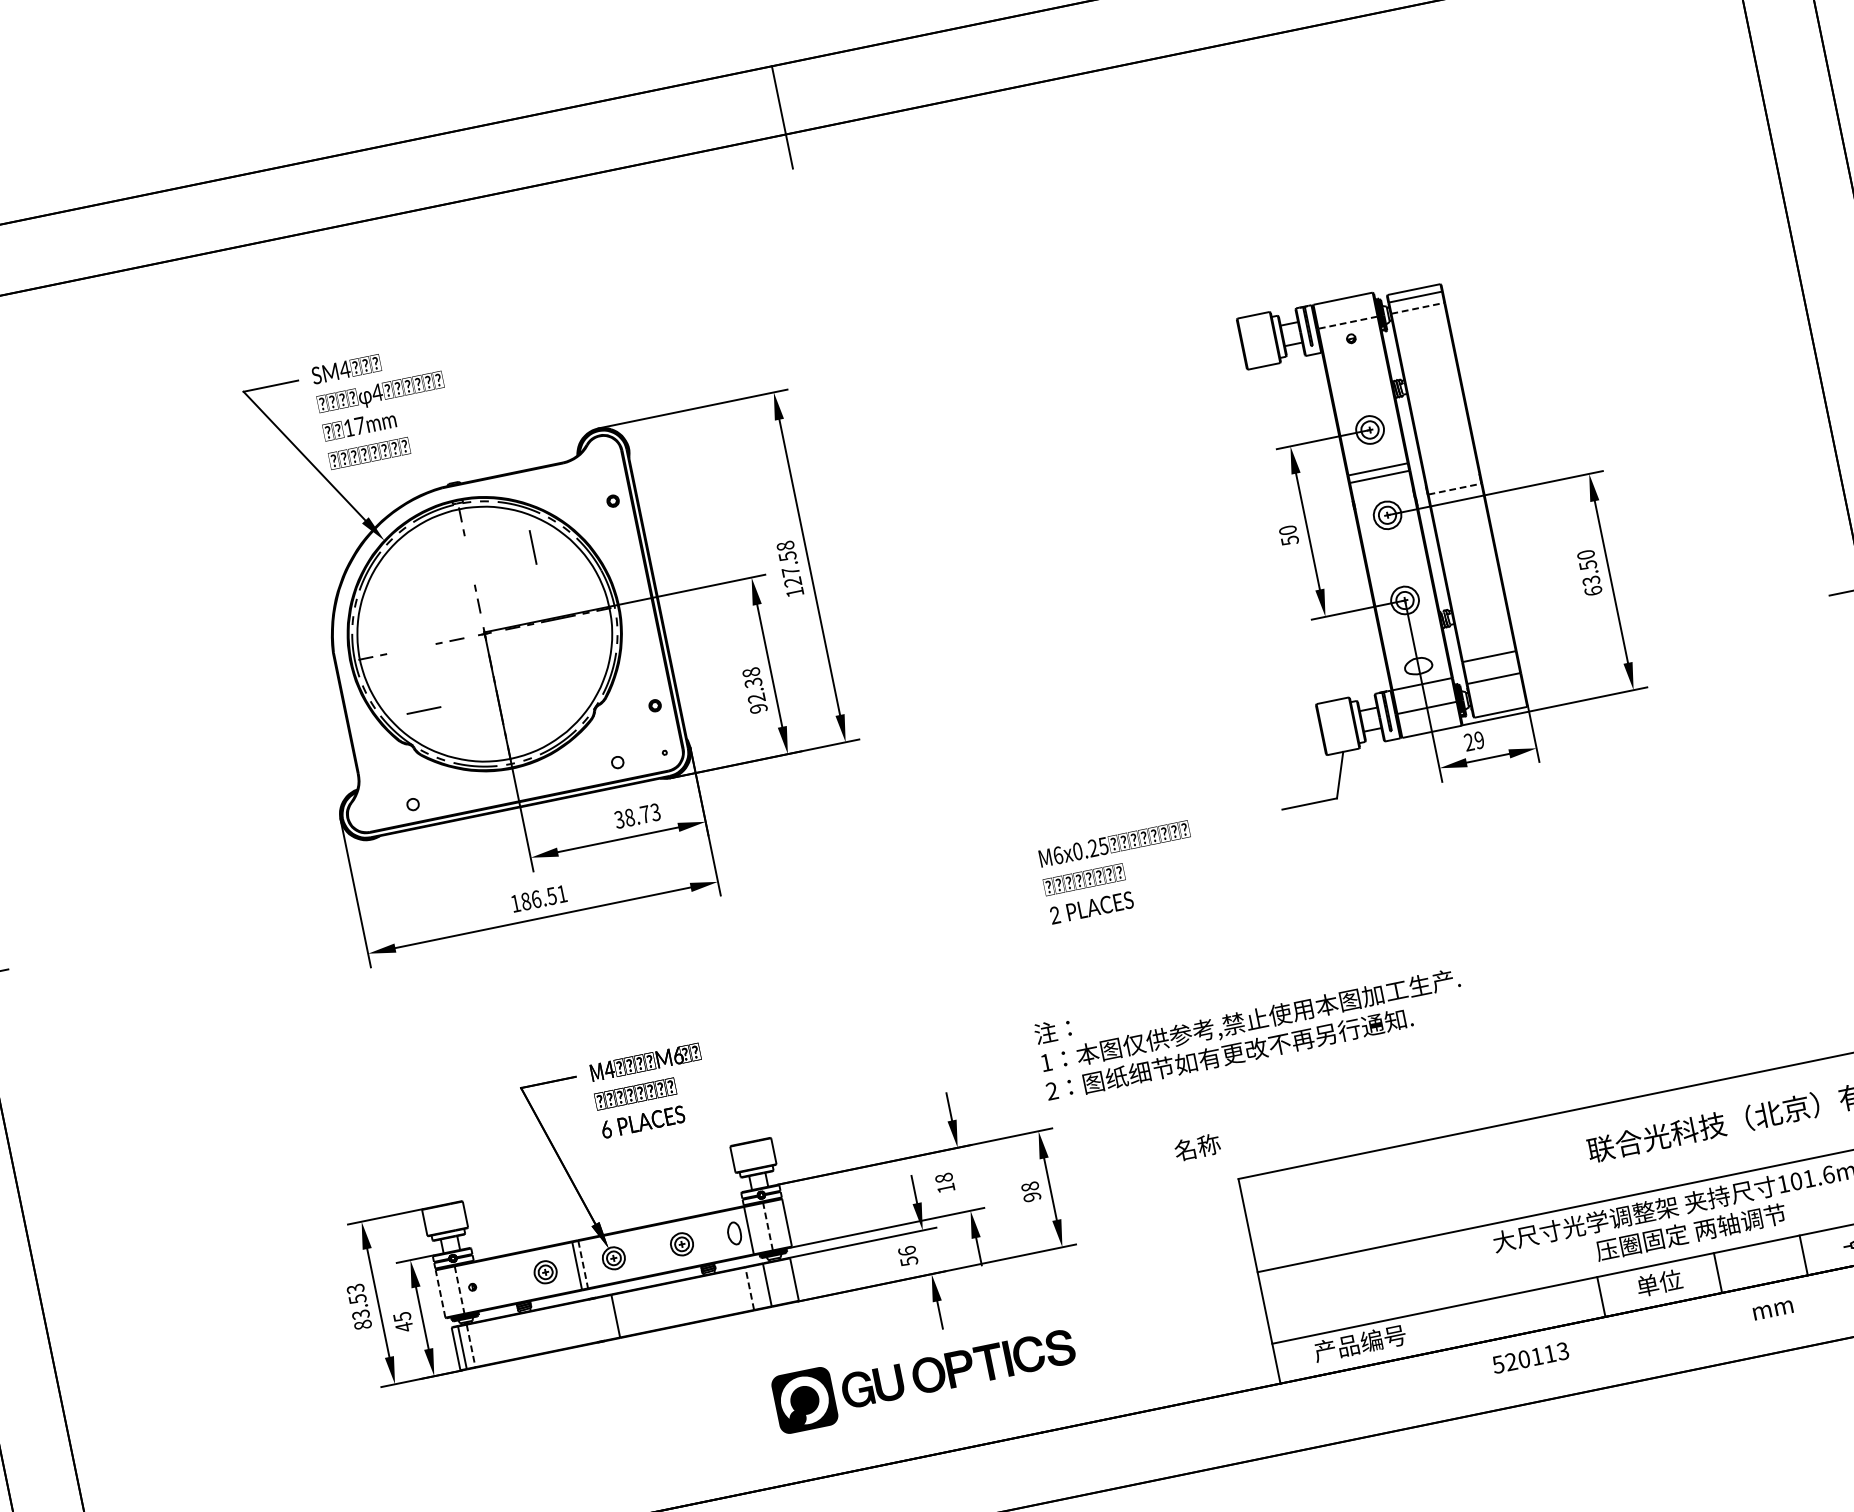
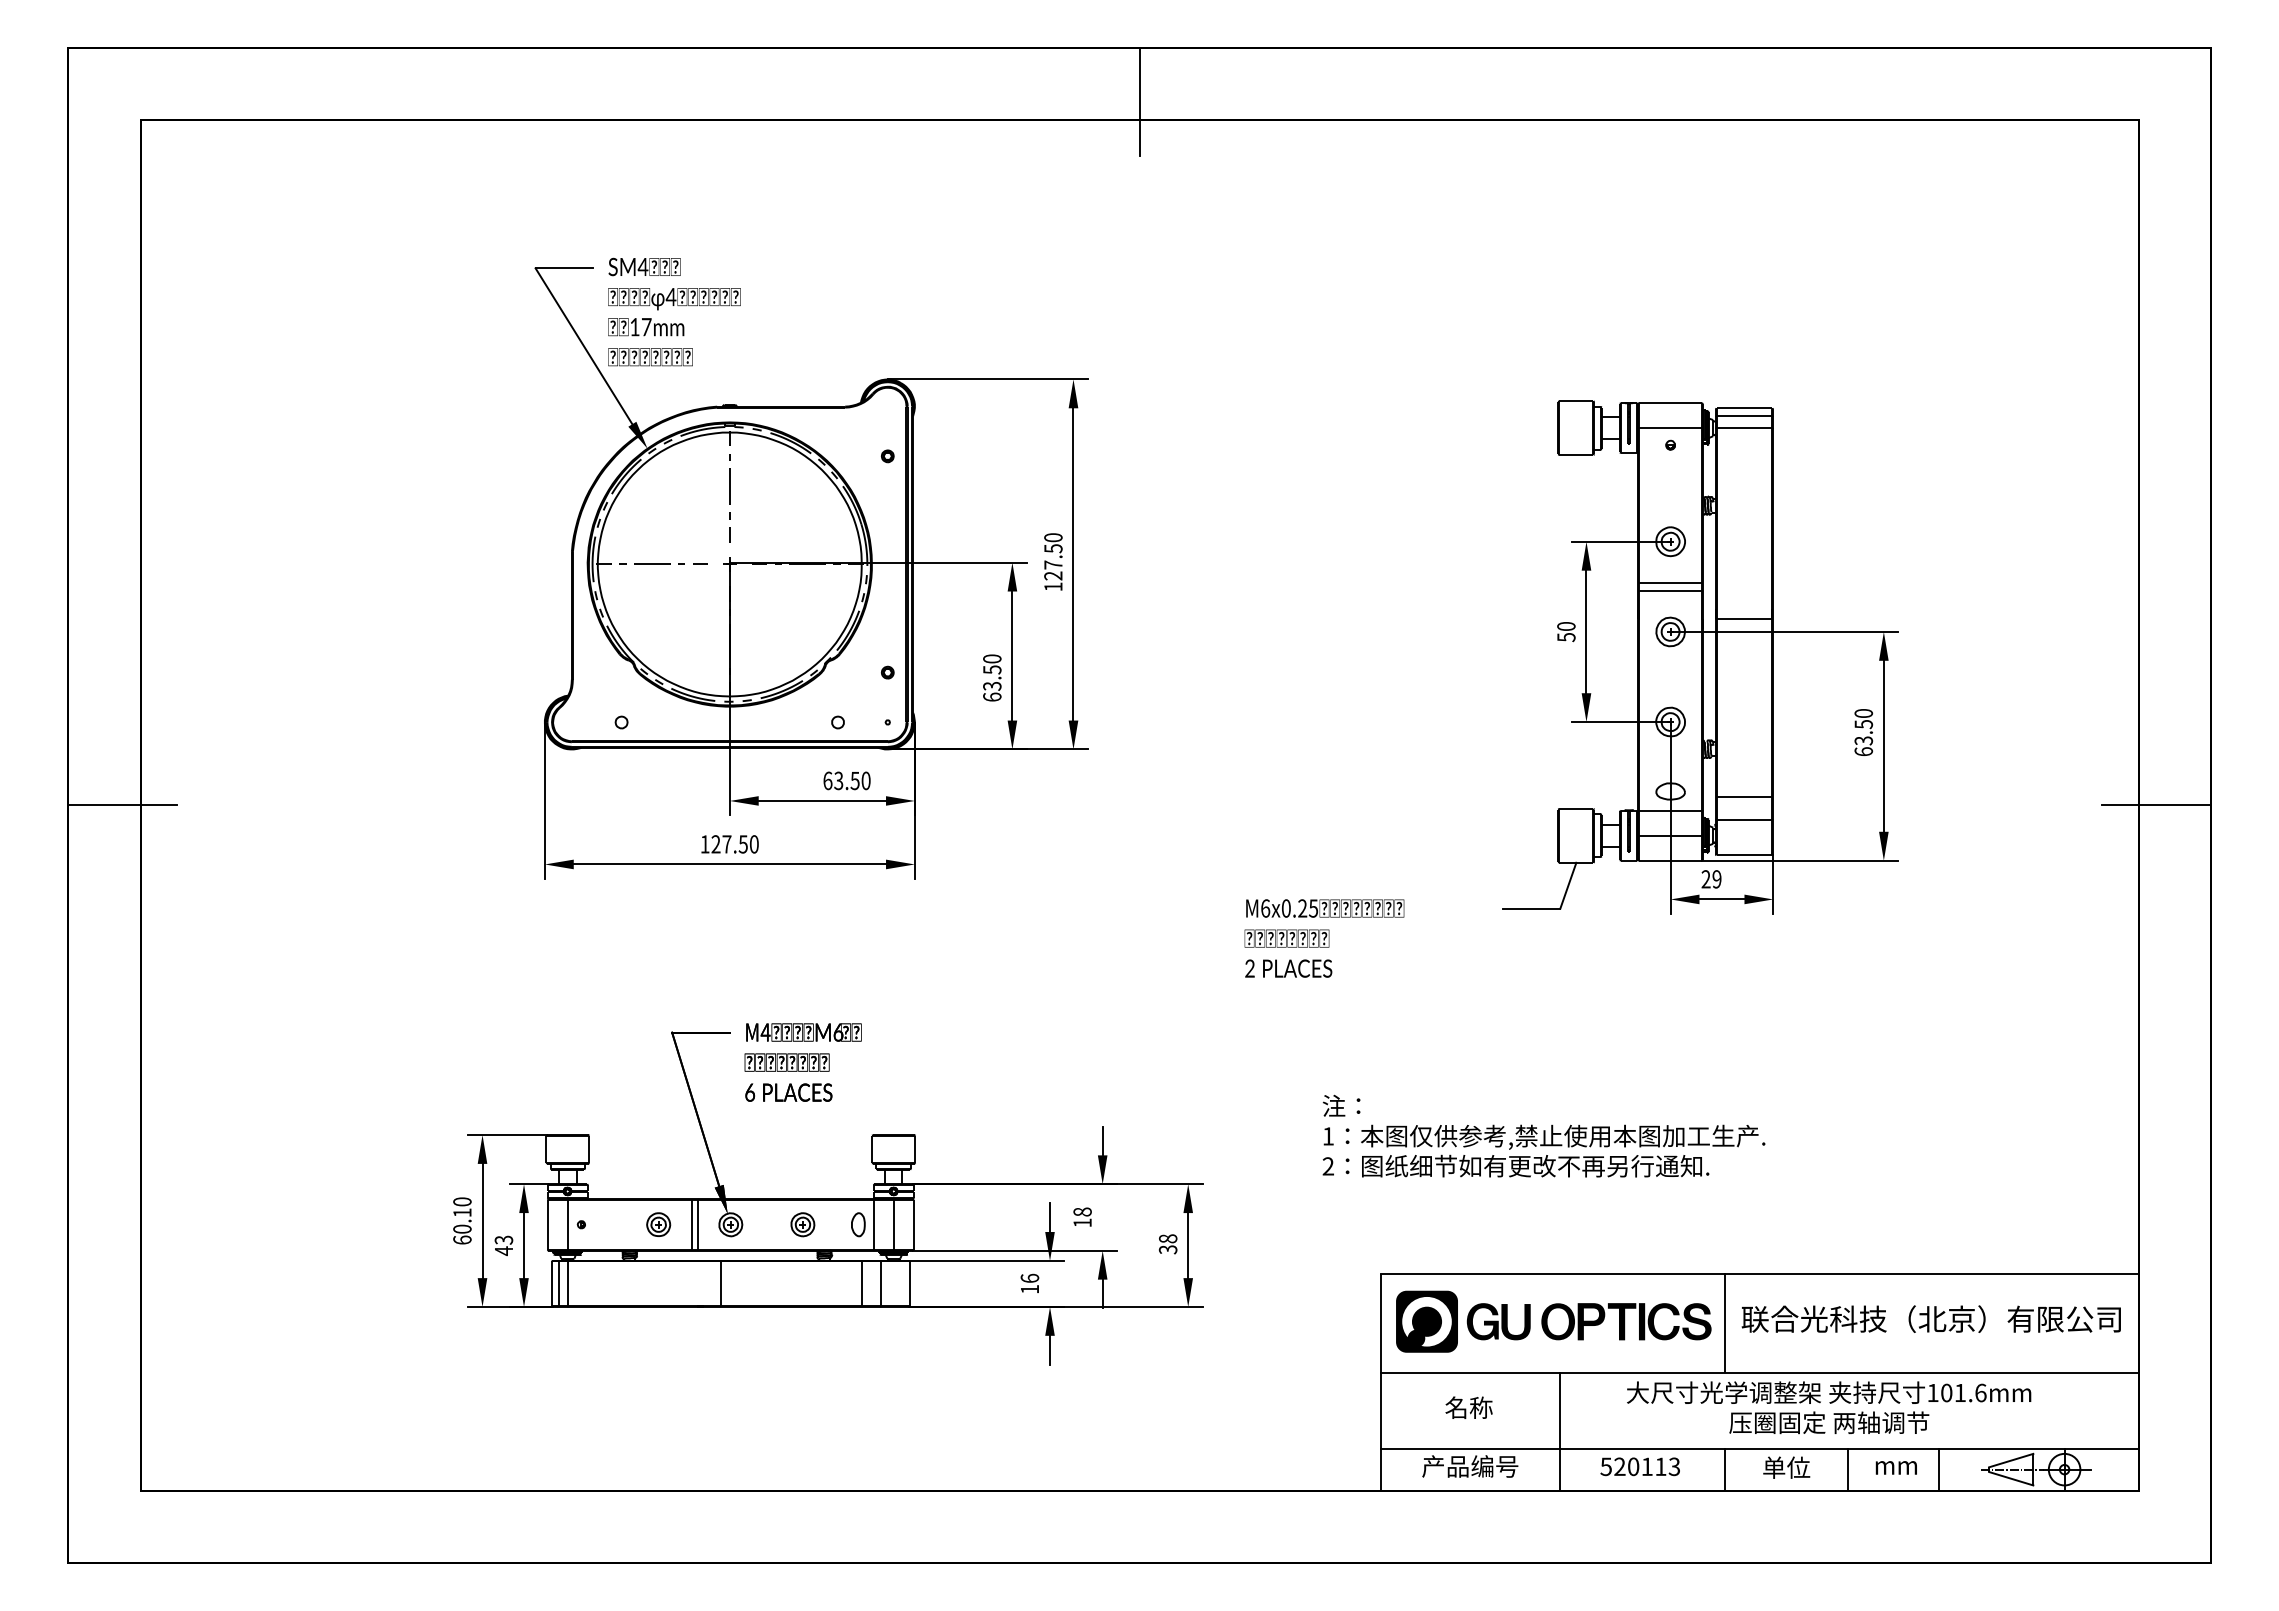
line: (1417, 308) -> (1744, 428), dashed -> solid
line: (1347, 322) -> (1670, 428), dashed -> solid
line: (1455, 489) -> (1744, 619), dashed -> solid
text: (785, 545) -> (1053, 537), 127.58 -> 127.50
line: (532, 547) -> (729, 486), moved
text: (755, 690) -> (992, 677), 92.38 -> 63.50
line: (424, 709) -> (652, 563), moved
text: (637, 815) -> (846, 780), 38.73 -> 63.50
text: (543, 898) -> (734, 844), 186.51 -> 127.50
text: (1249, 1020) -> (1543, 1135), moved
text: (1196, 1147) -> (1468, 1407), moved
line: (1572, 1158) -> (1724, 1323), added
text: (1032, 1196) -> (1168, 1249), 98 -> 38
line: (767, 1226) -> (893, 1224), dashed -> solid
text: (909, 1261) -> (1030, 1289), 56 -> 16
line: (583, 1265) -> (698, 1225), dashed -> solid
line: (749, 1288) -> (862, 1283), dashed -> solid
line: (459, 1290) -> (567, 1225), dashed -> solid
line: (1437, 1292) -> (1559, 1431), added
line: (440, 1293) -> (547, 1224), dashed -> solid
text: (359, 1306) -> (462, 1220), 83.53 -> 60.10
text: (1772, 1310) -> (1895, 1467), moved
text: (401, 1316) -> (503, 1239), 45 -> 43
line: (471, 1346) -> (567, 1284), dashed -> solid
text: (1529, 1357) -> (1639, 1466), moved
part: (924, 1375) -> (1553, 1321), moved

